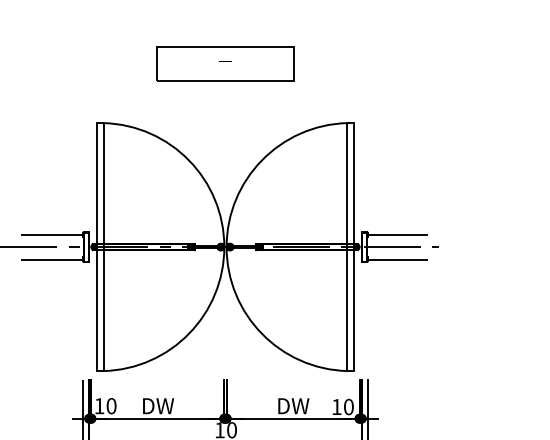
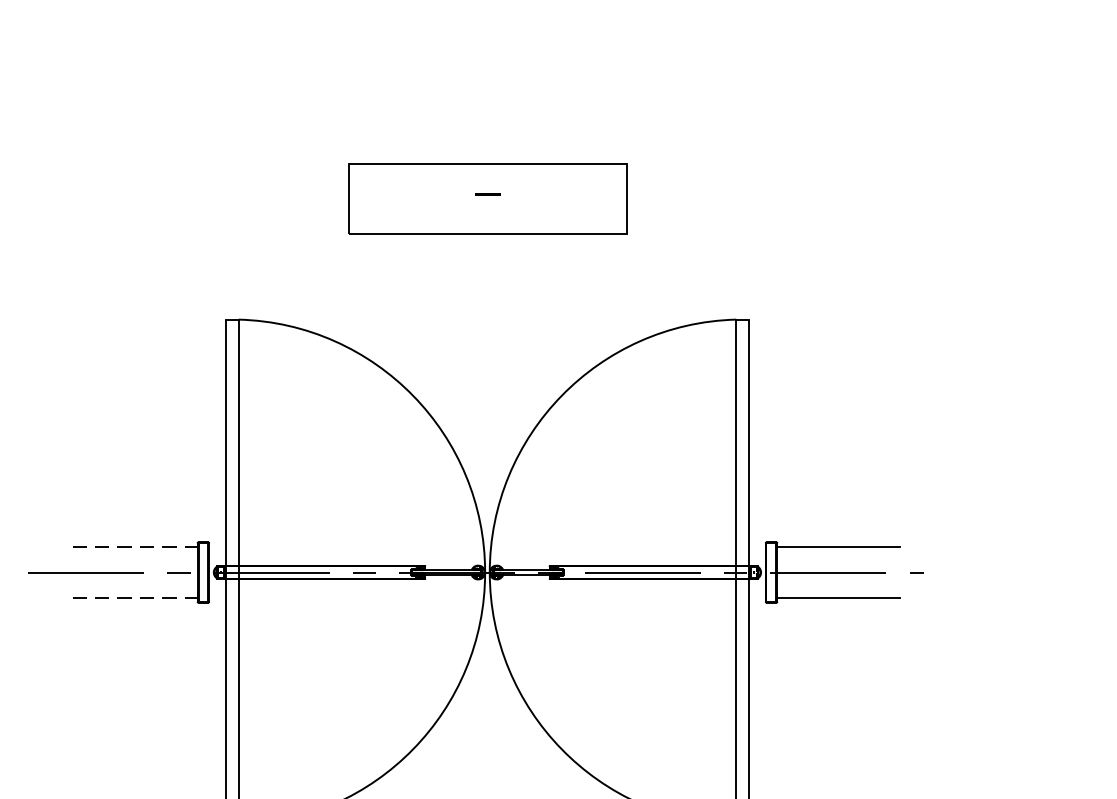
line: (52, 234) -> (134, 546), solid -> dashed
line: (52, 259) -> (134, 597), solid -> dashed

